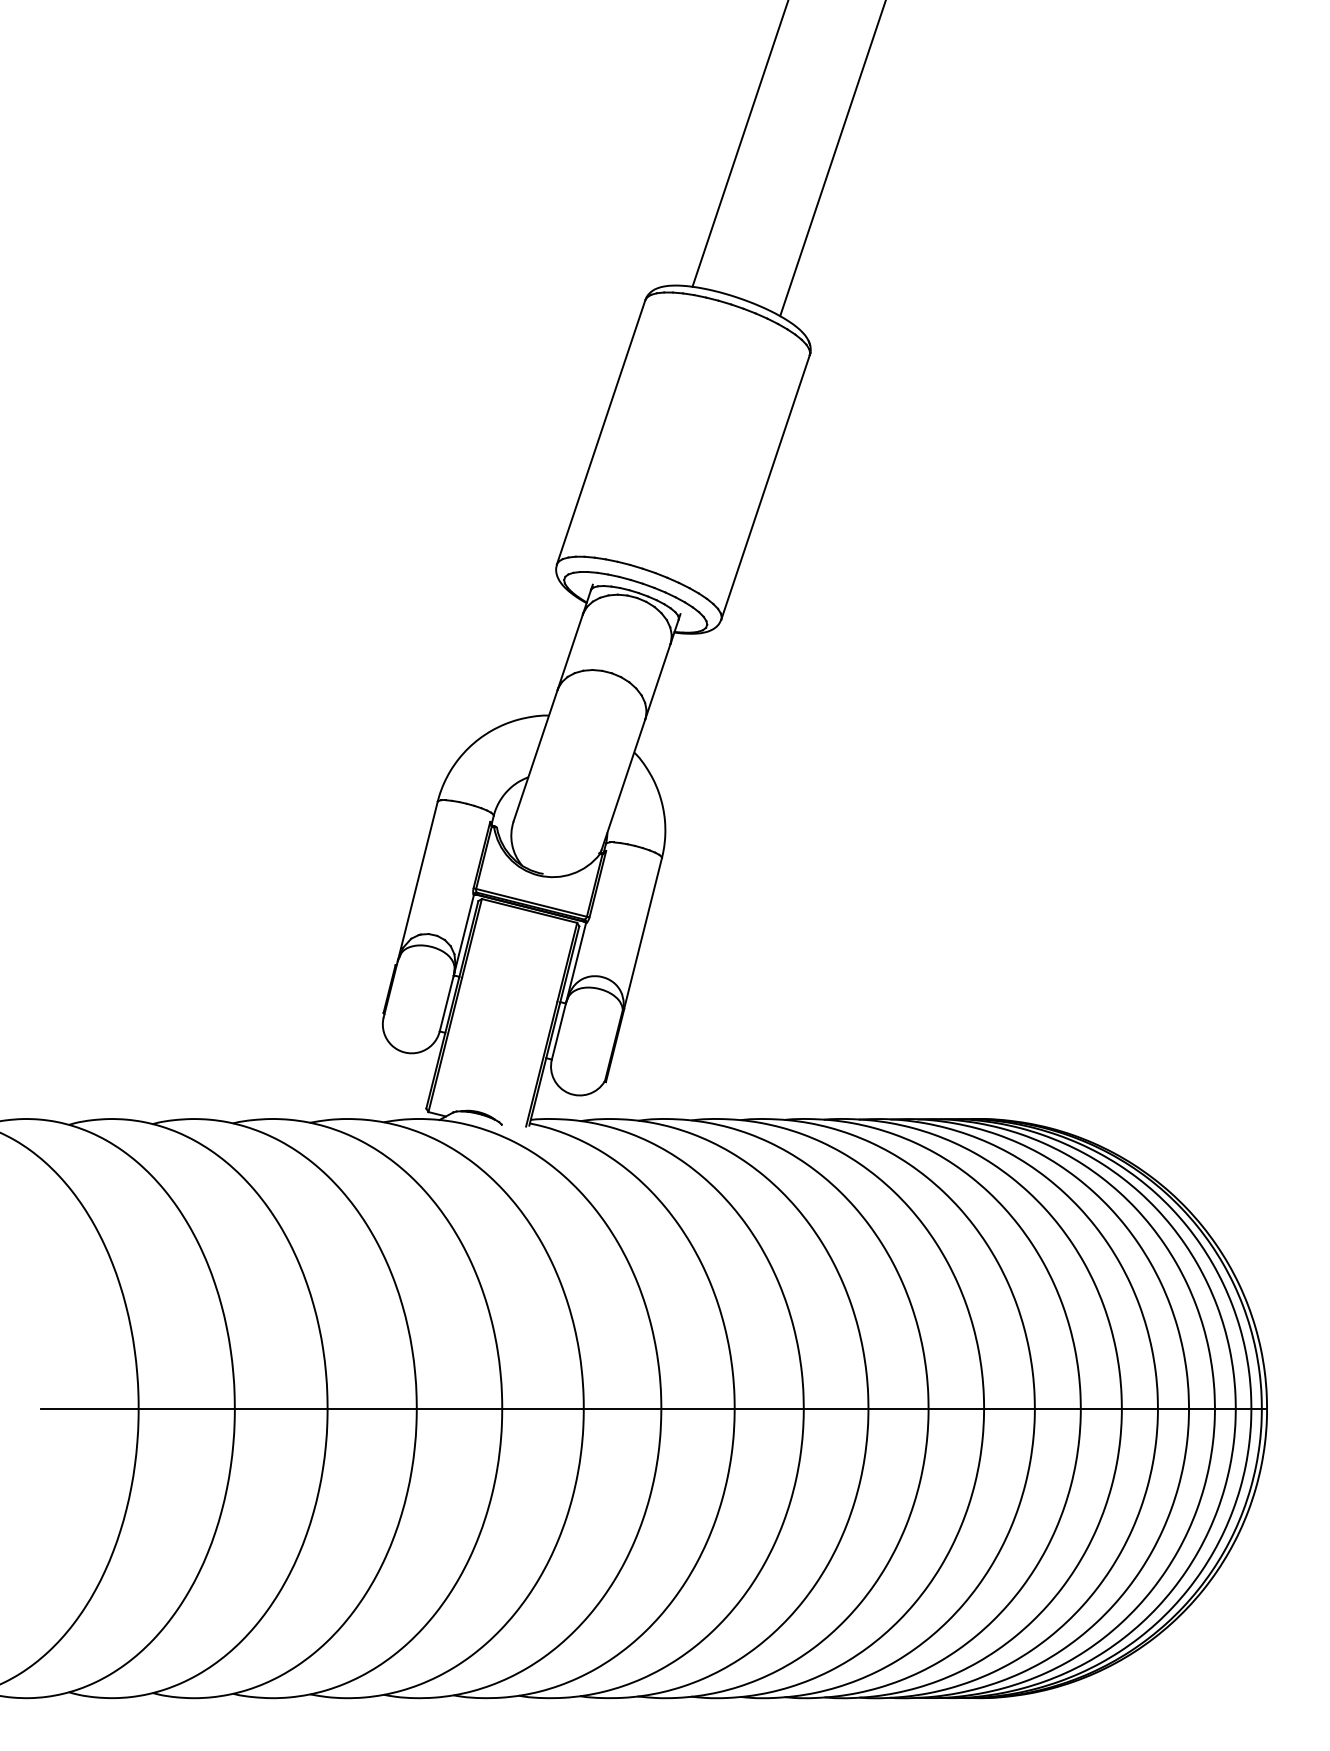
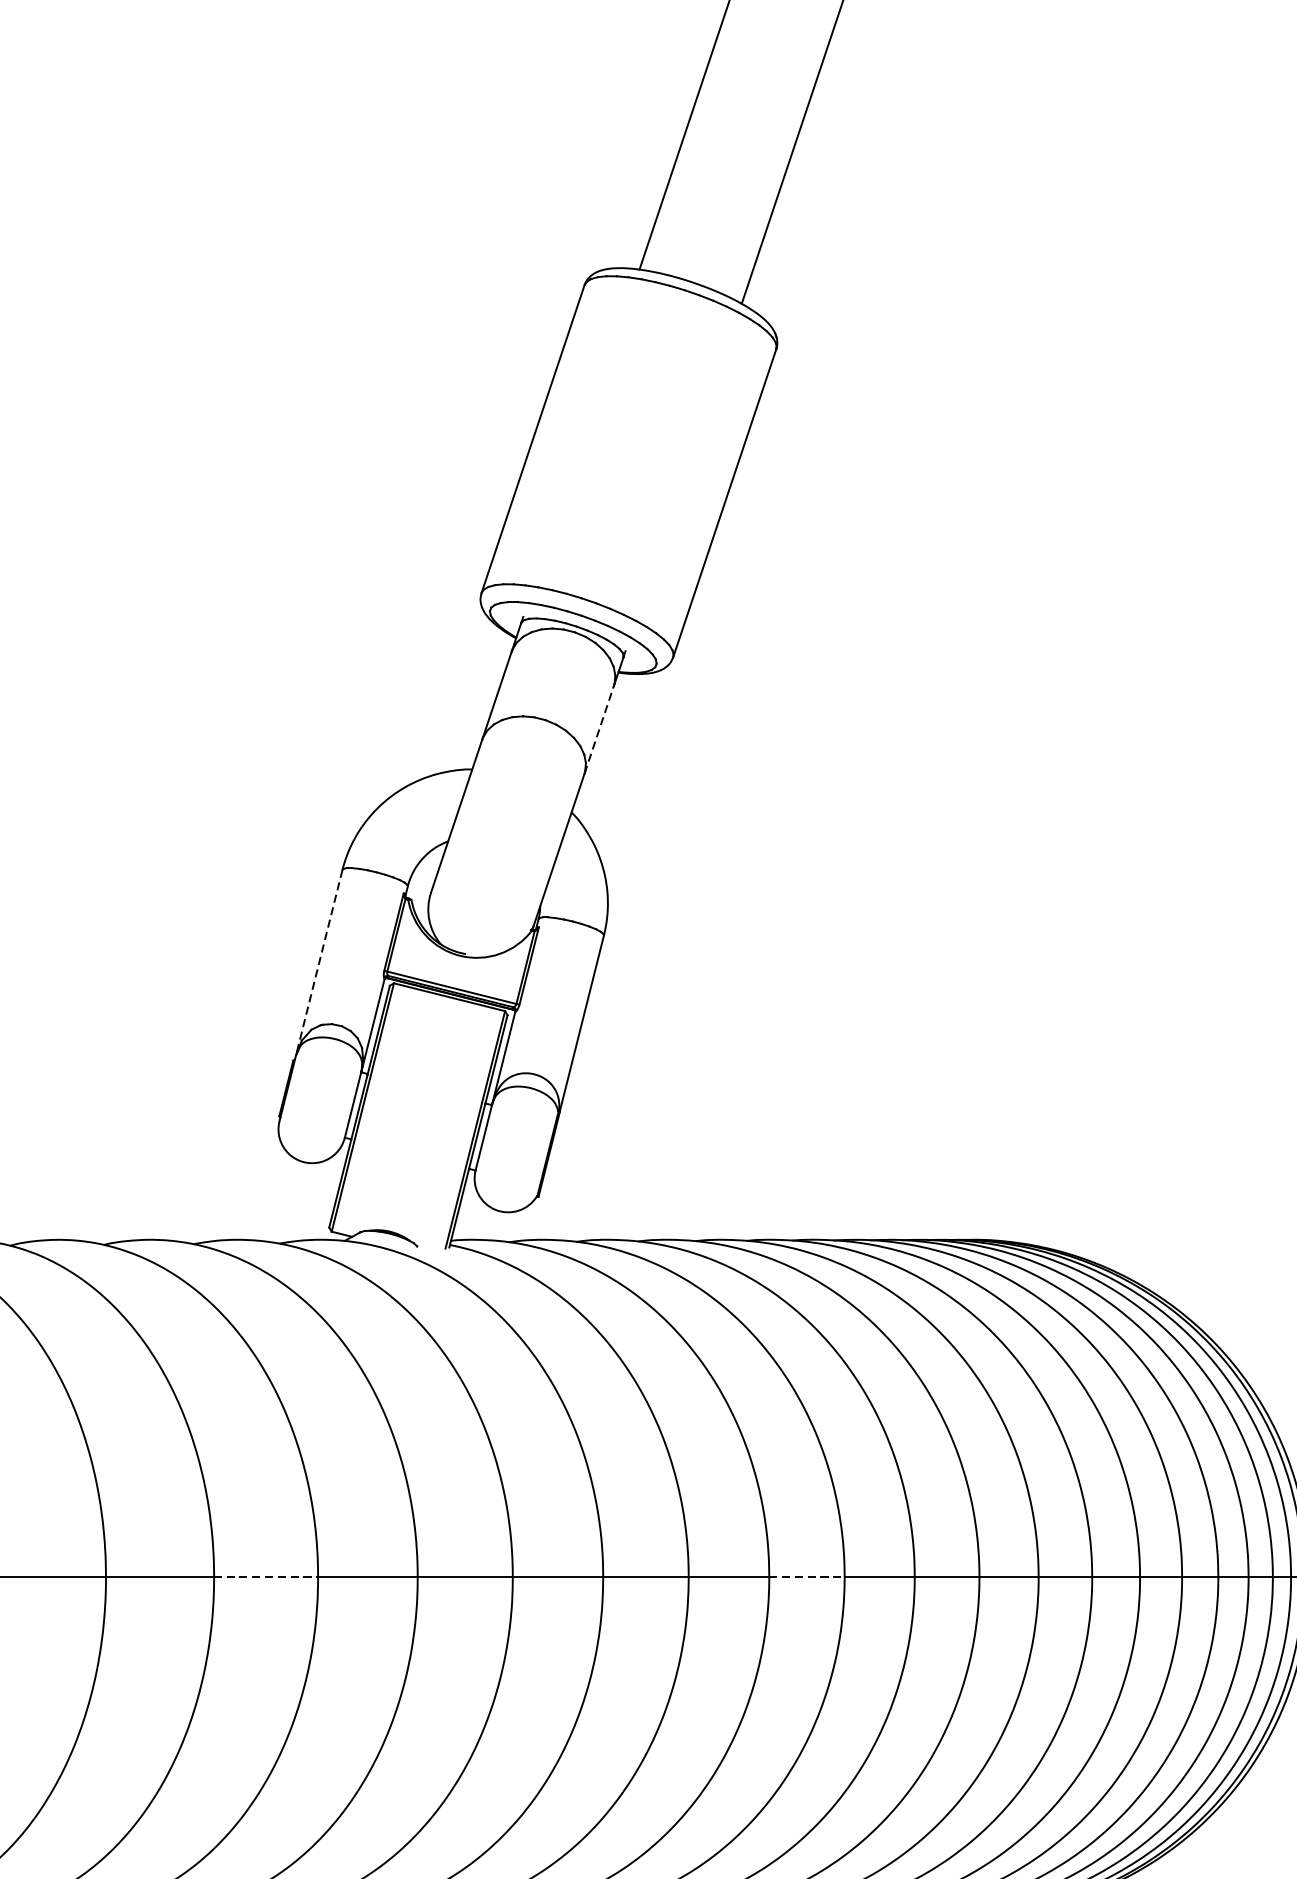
line: (657, 681) -> (598, 729), solid -> dashed
line: (417, 882) -> (318, 964), solid -> dashed
line: (372, 1408) -> (266, 1577), solid -> dashed
line: (836, 1408) -> (807, 1577), solid -> dashed

